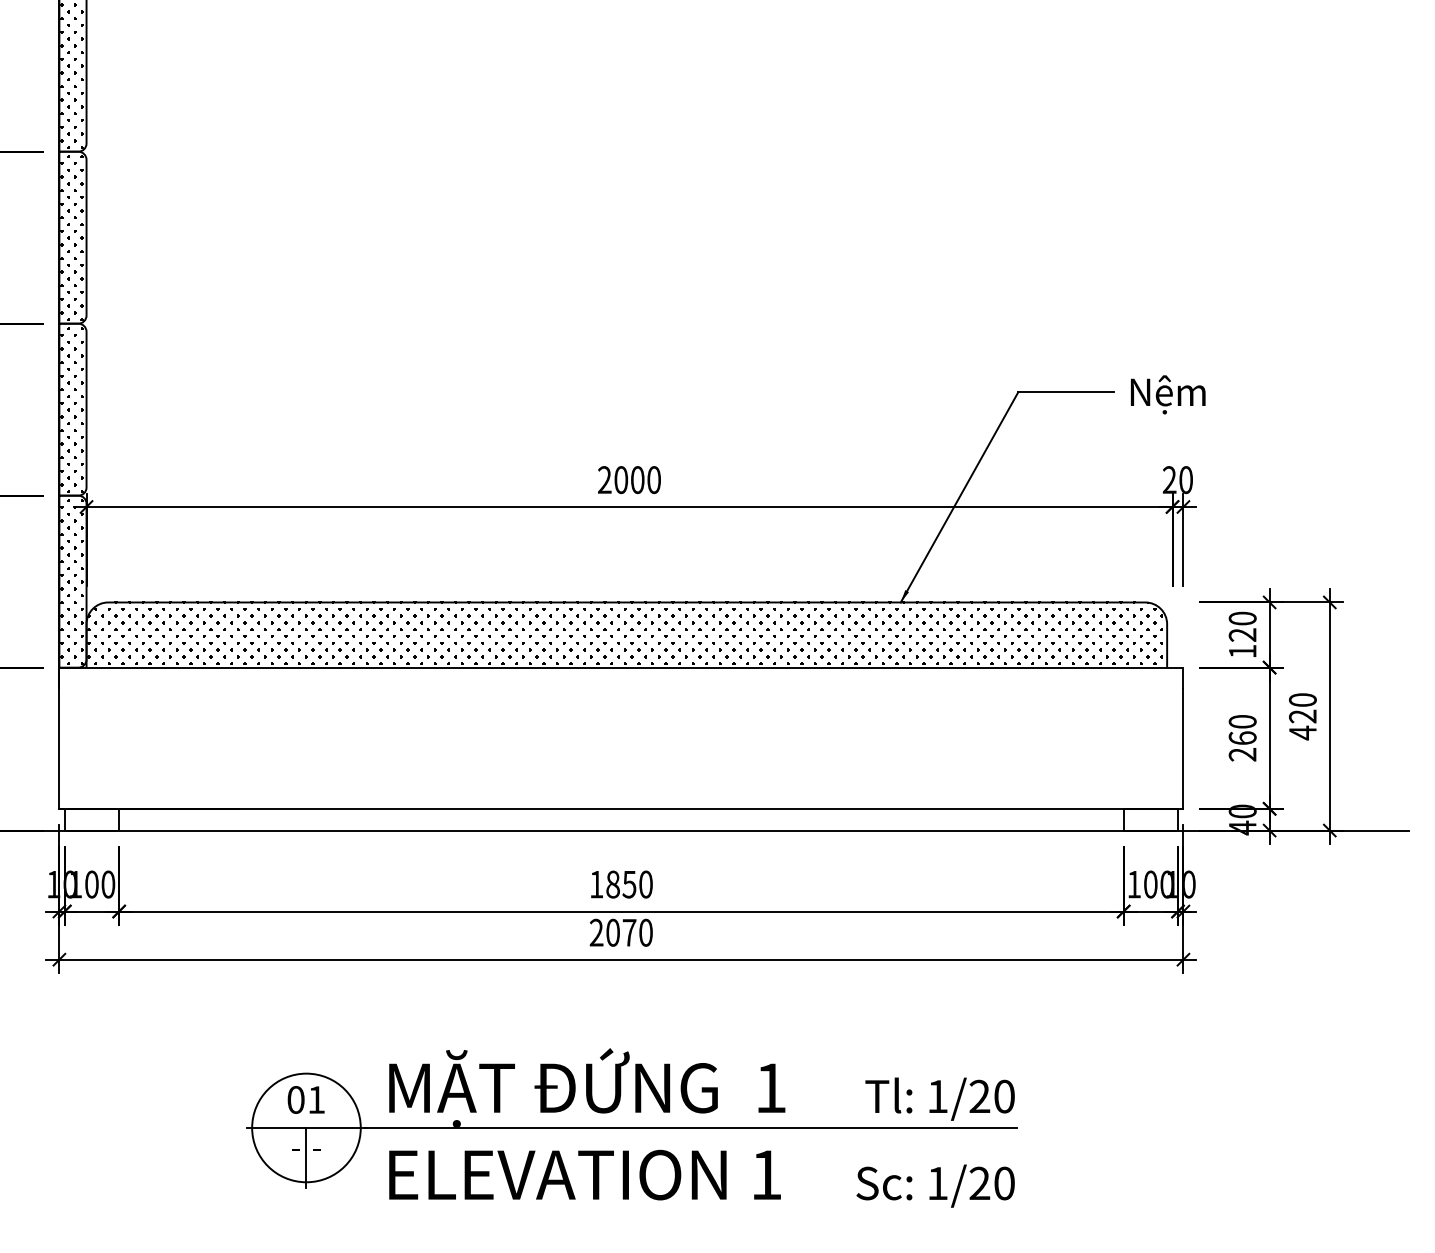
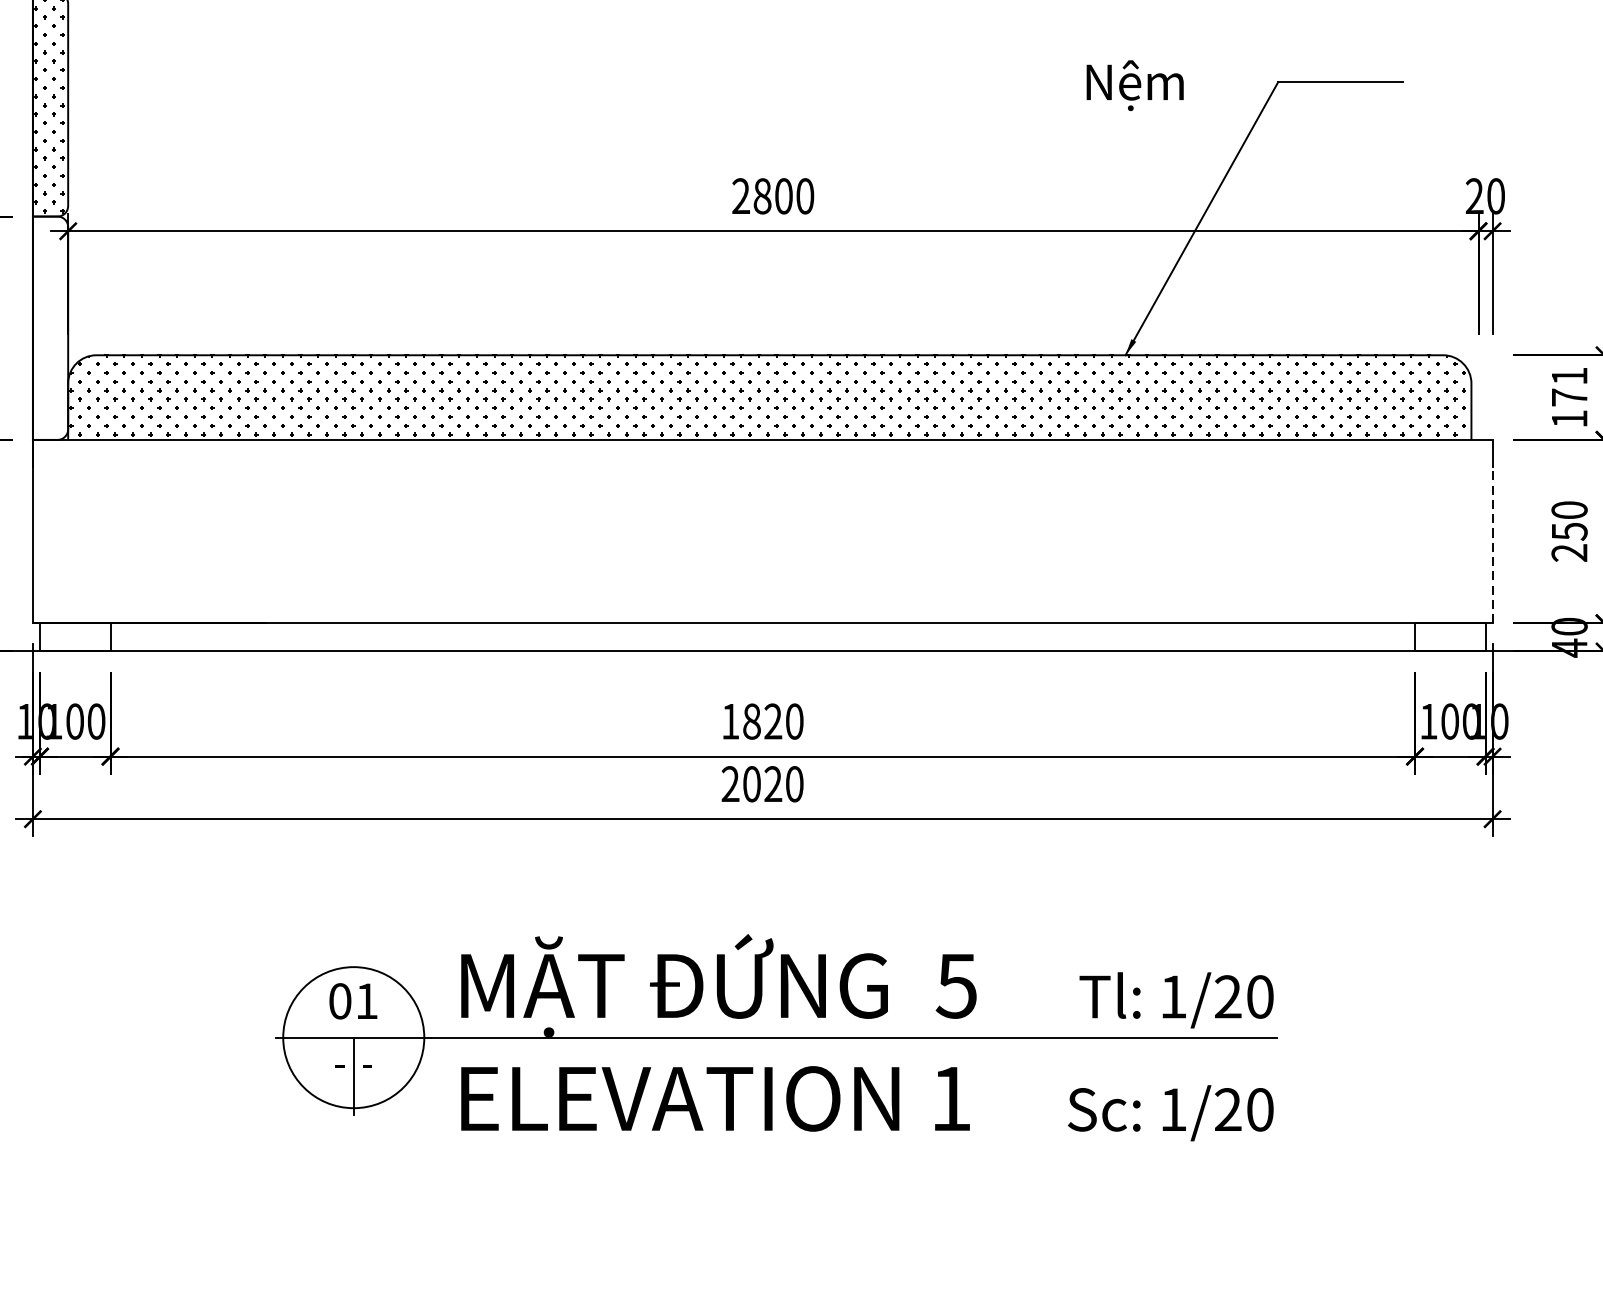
text: (1168, 394) -> (1135, 85), moved
text: (621, 479) -> (762, 195), 2000 -> 2800
hatch: (71, 581) -> (48, 328), removed
text: (1242, 626) -> (1569, 386), 120 -> 171
text: (1242, 738) -> (1569, 531), 260 -> 250
line: (1183, 749) -> (1492, 546), solid -> dashed
text: (629, 884) -> (773, 721), 1850 -> 1820
text: (629, 932) -> (773, 783), 2070 -> 2020
text: (770, 1088) -> (956, 986), 1 -> 5

